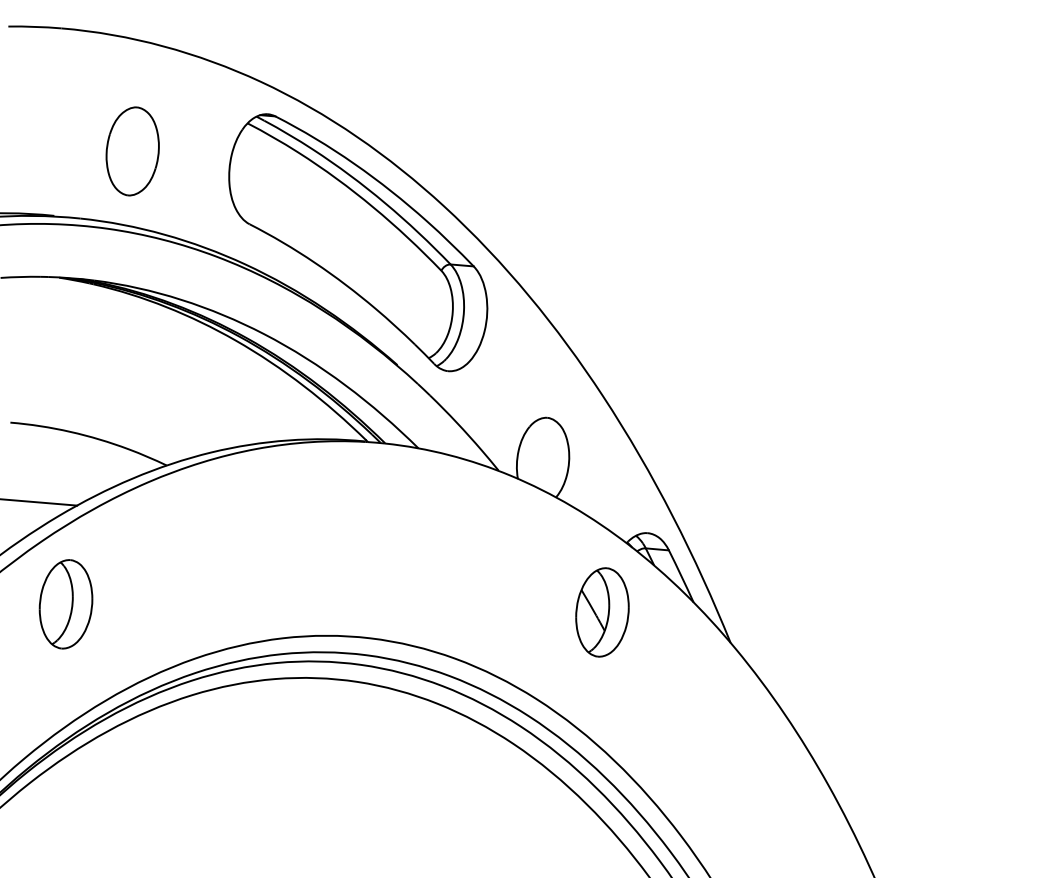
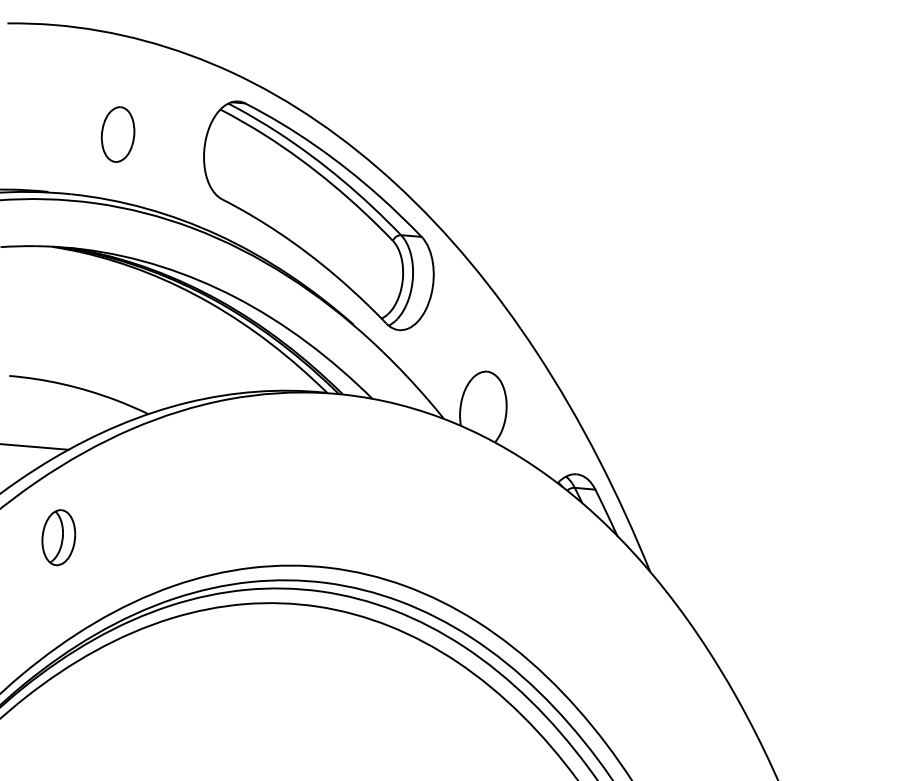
part: (132, 151) -> (117, 134), size x0.7
part: (65, 604) -> (58, 537), size x0.7
part: (602, 612) -> (536, 544), removed

